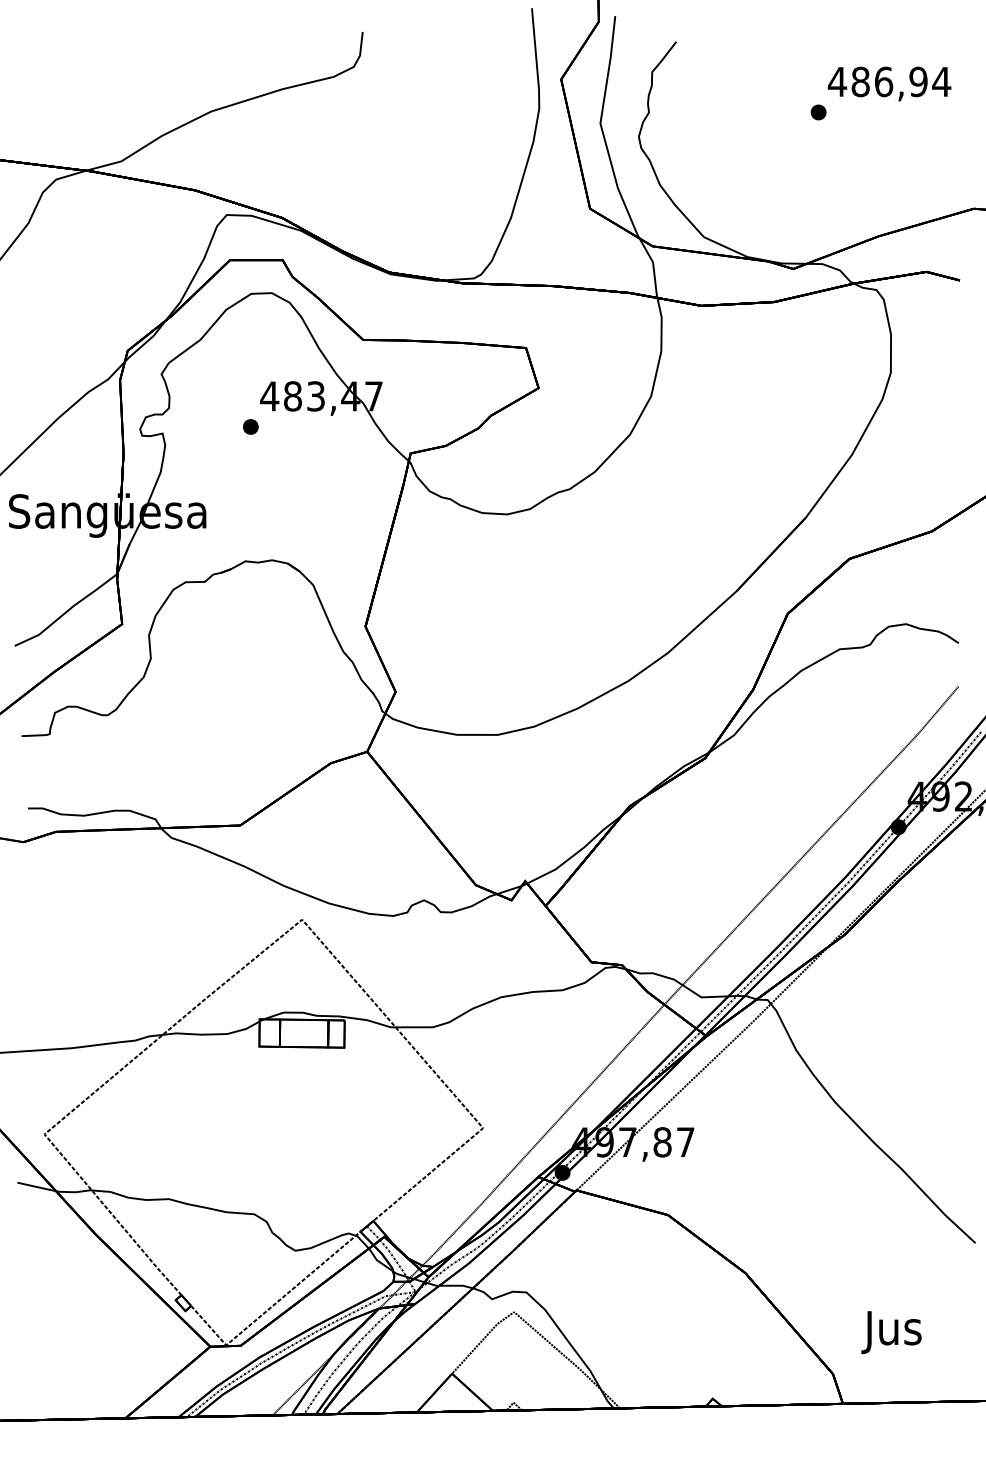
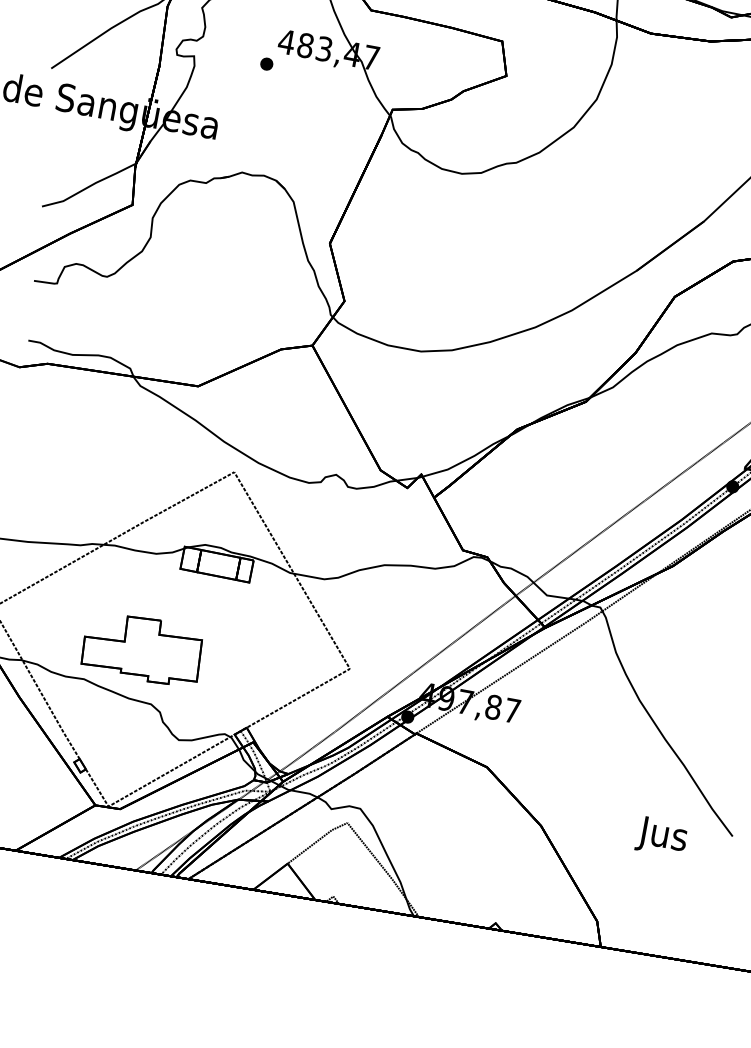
part: (231, 1149) -> (142, 648), added
text: (891, 1332) -> (661, 837), moved

